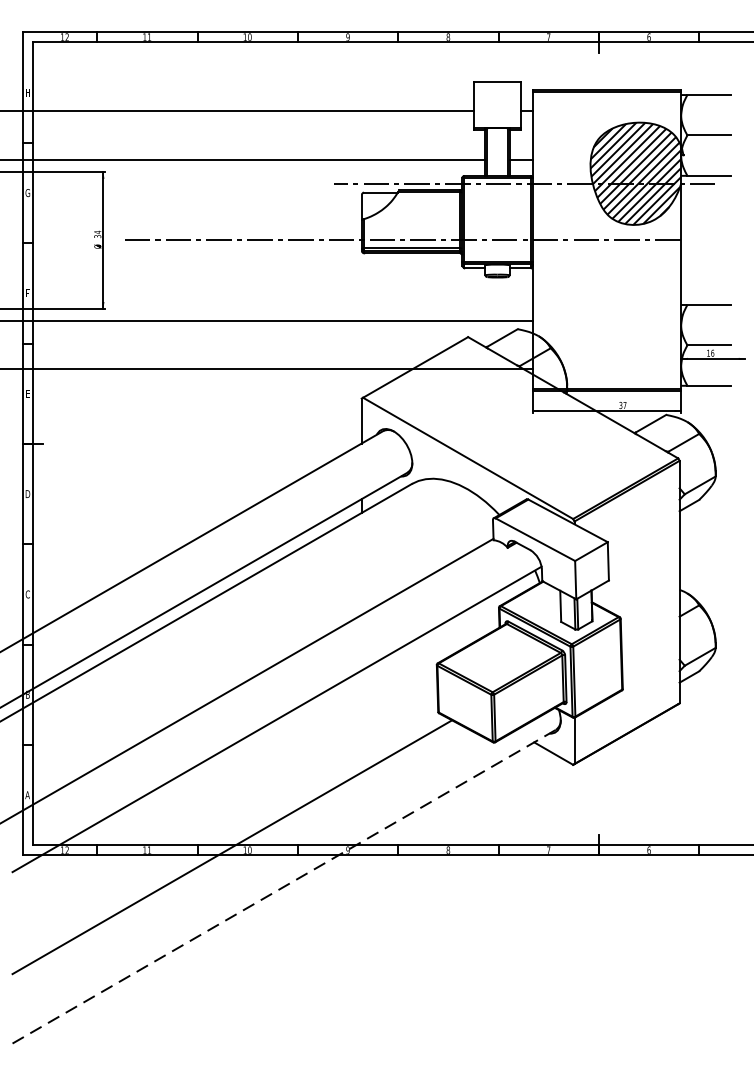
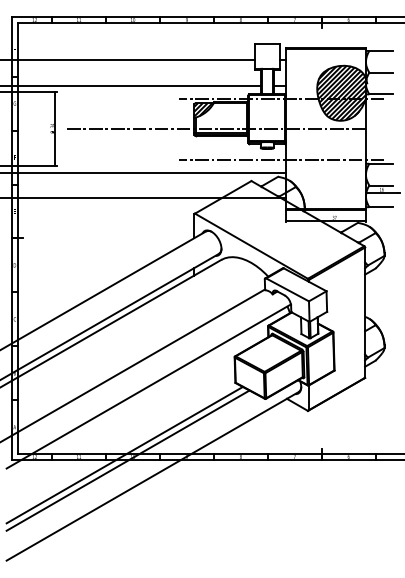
hatch: (378, 203) -> (203, 109), added
line: (524, 297) -> (281, 159), added
line: (237, 857) -> (127, 460), added
line: (283, 886) -> (152, 476), dashed -> solid

